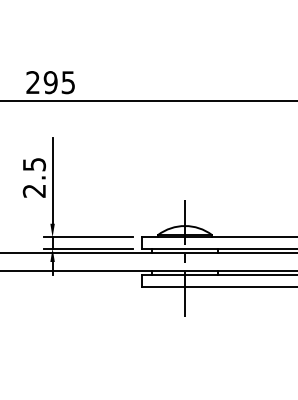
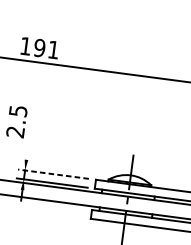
text: (50, 82) -> (39, 48), 295 -> 191
line: (52, 180) -> (30, 125), removed
line: (88, 237) -> (53, 174), solid -> dashed

